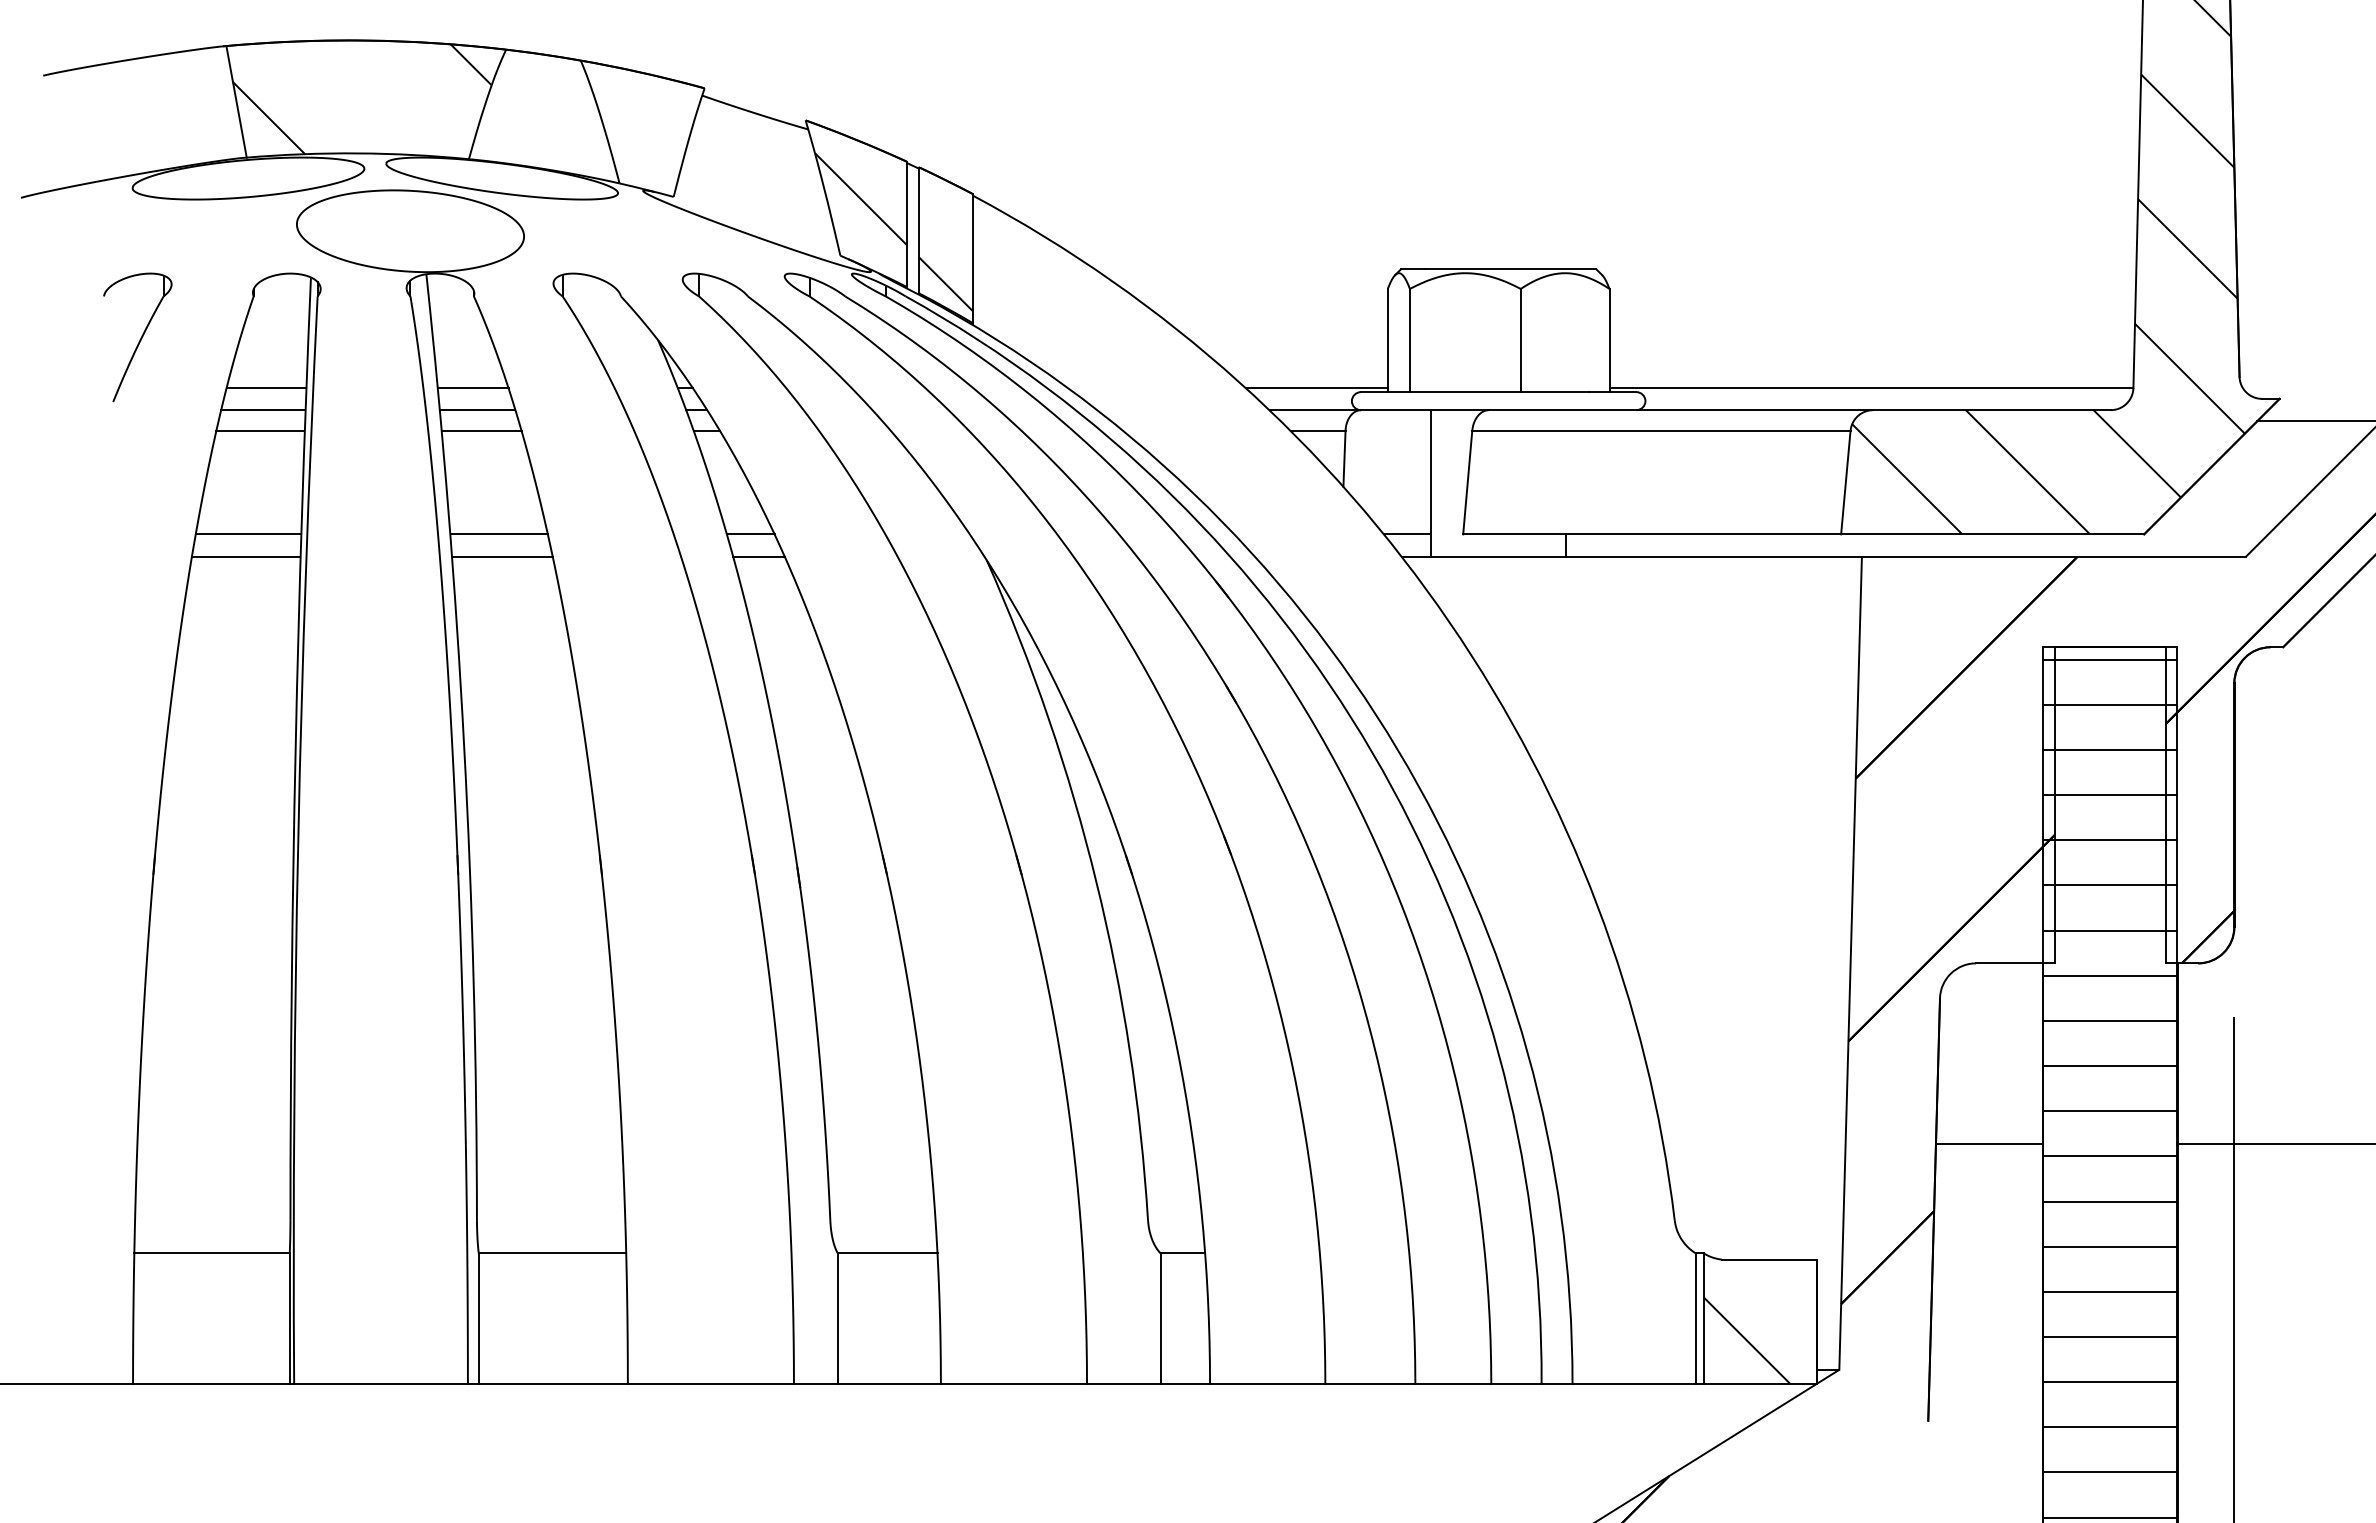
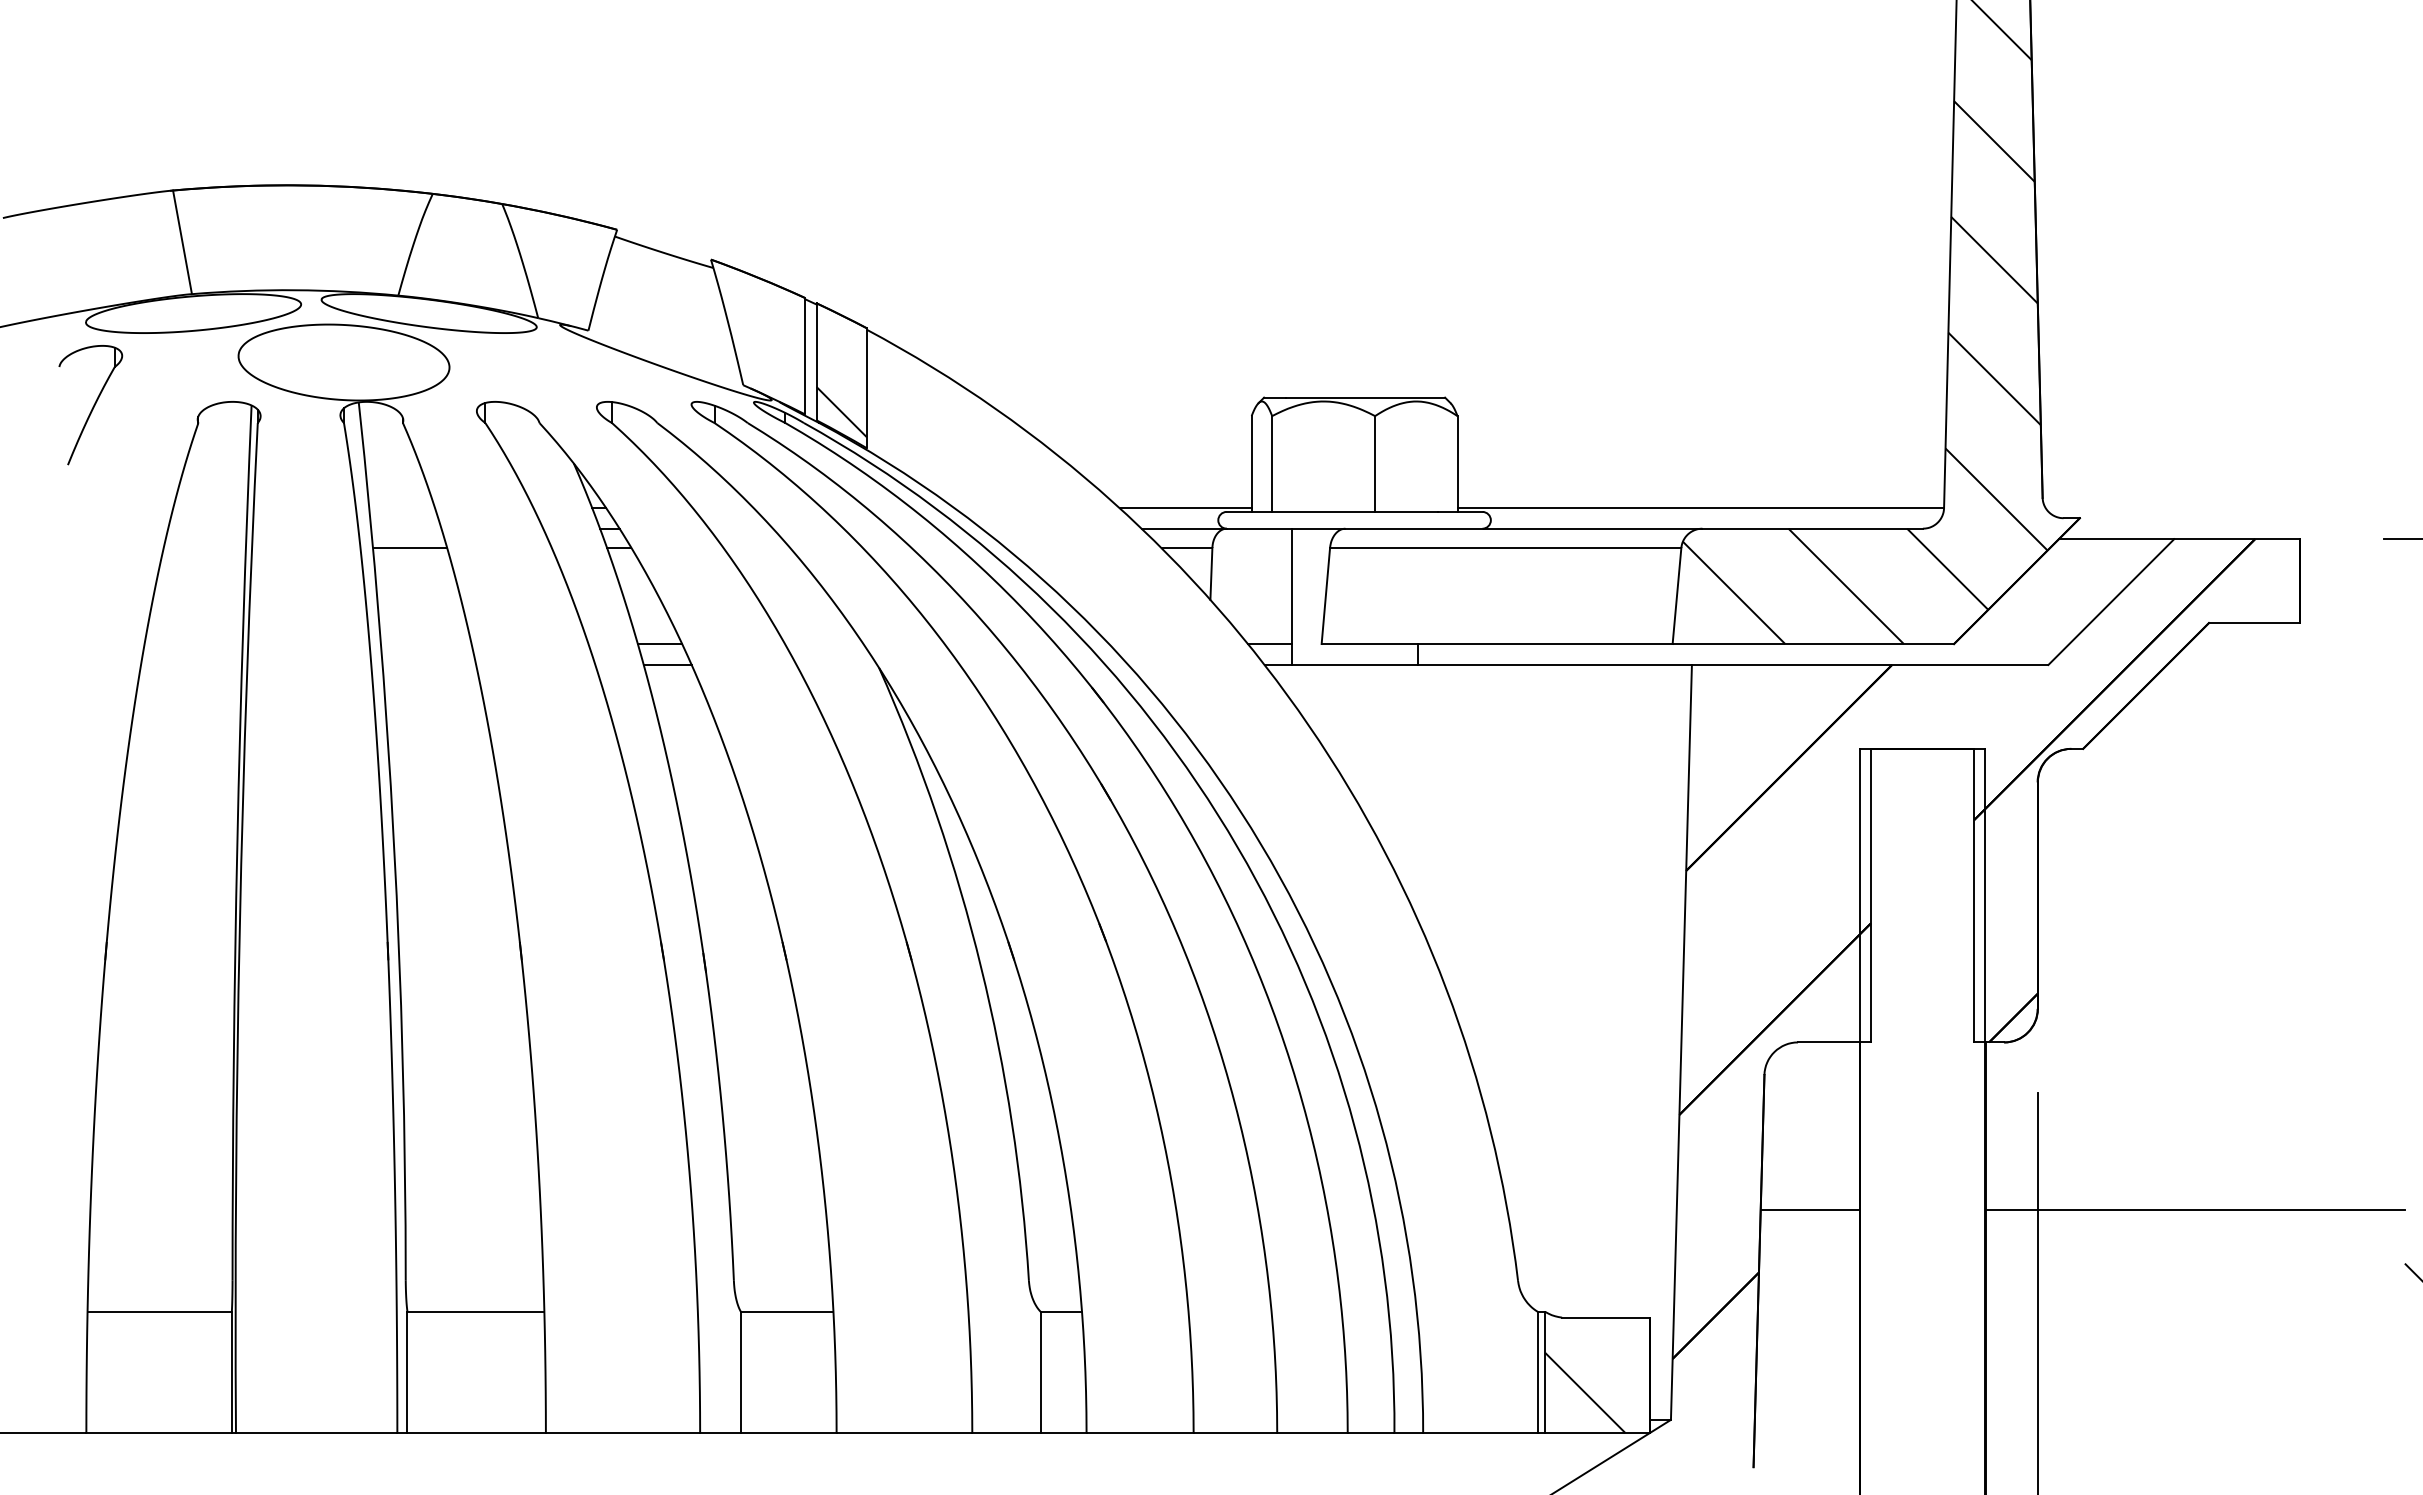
hatch: (362, 98) -> (299, 239), removed
hatch: (860, 198) -> (761, 332), removed
part: (137, 337) -> (90, 405), moved
line: (265, 388) -> (209, 508), removed
line: (473, 388) -> (402, 508), removed
line: (263, 409) -> (207, 528), removed
line: (477, 409) -> (406, 528), removed
line: (260, 430) -> (204, 547), removed
line: (248, 534) -> (193, 644), removed
line: (499, 534) -> (426, 644), removed
line: (246, 556) -> (191, 664), removed
line: (502, 556) -> (429, 664), removed
hatch: (2110, 1043) -> (1922, 1116), removed

